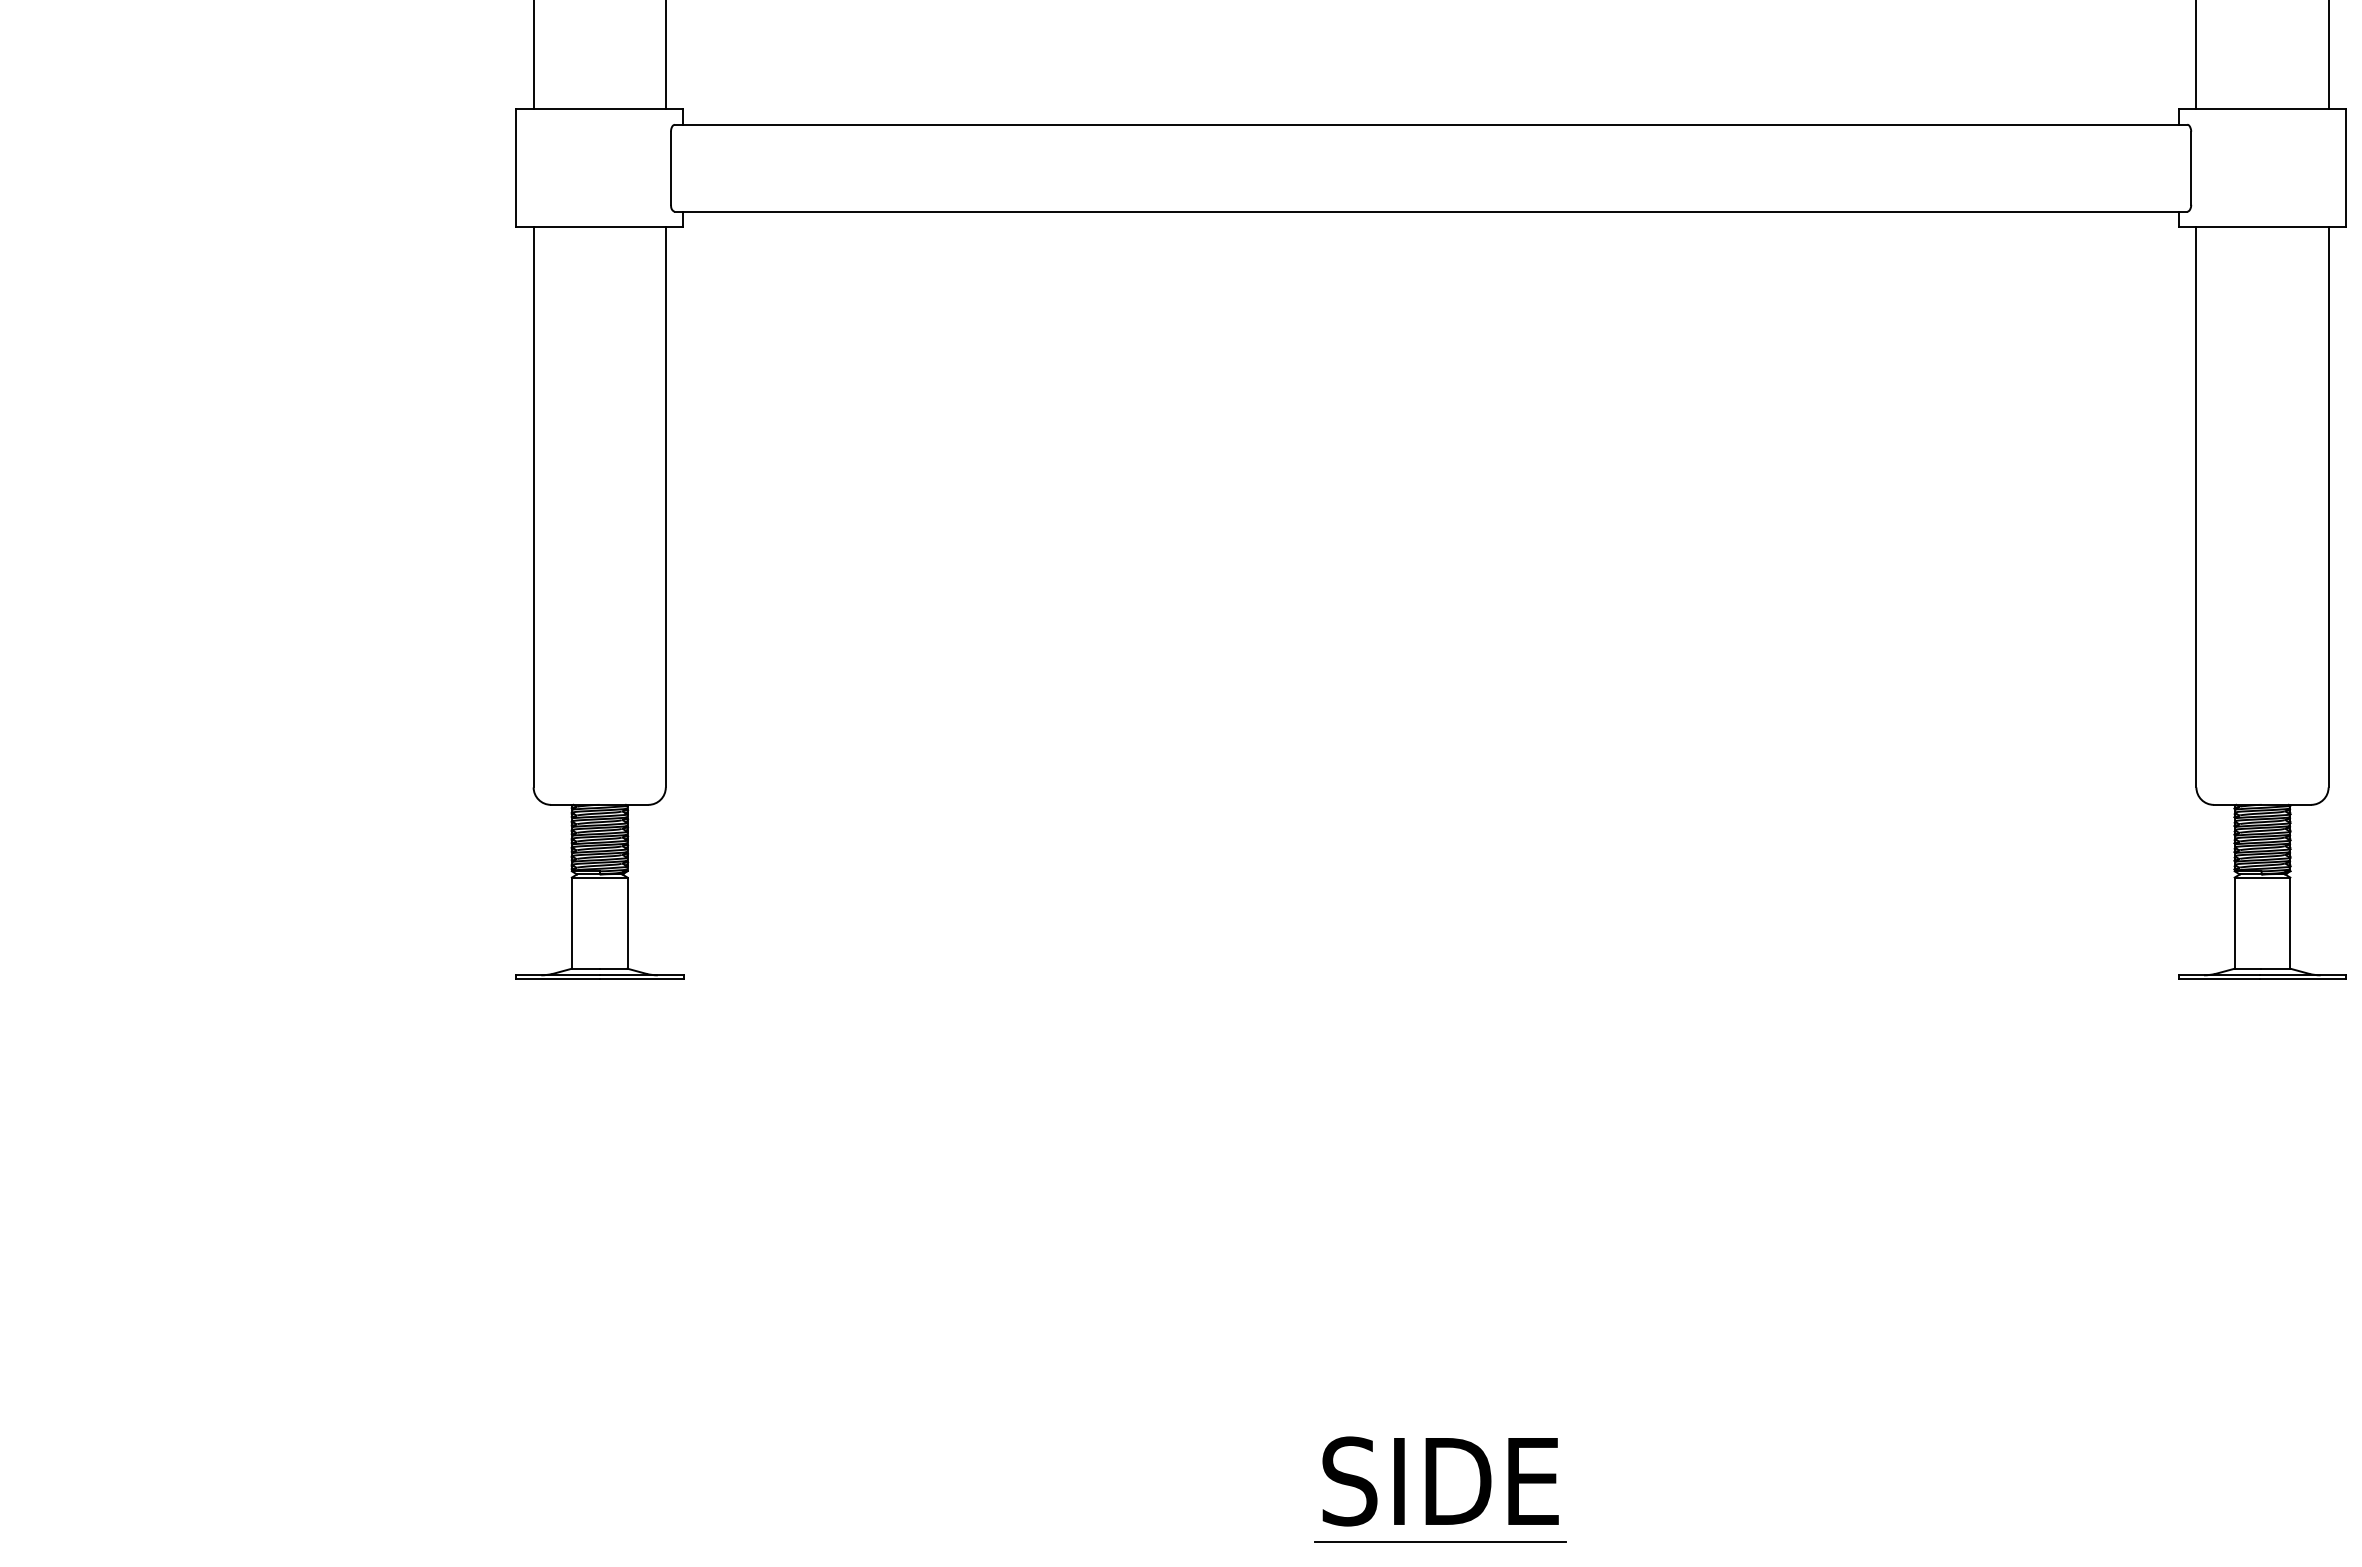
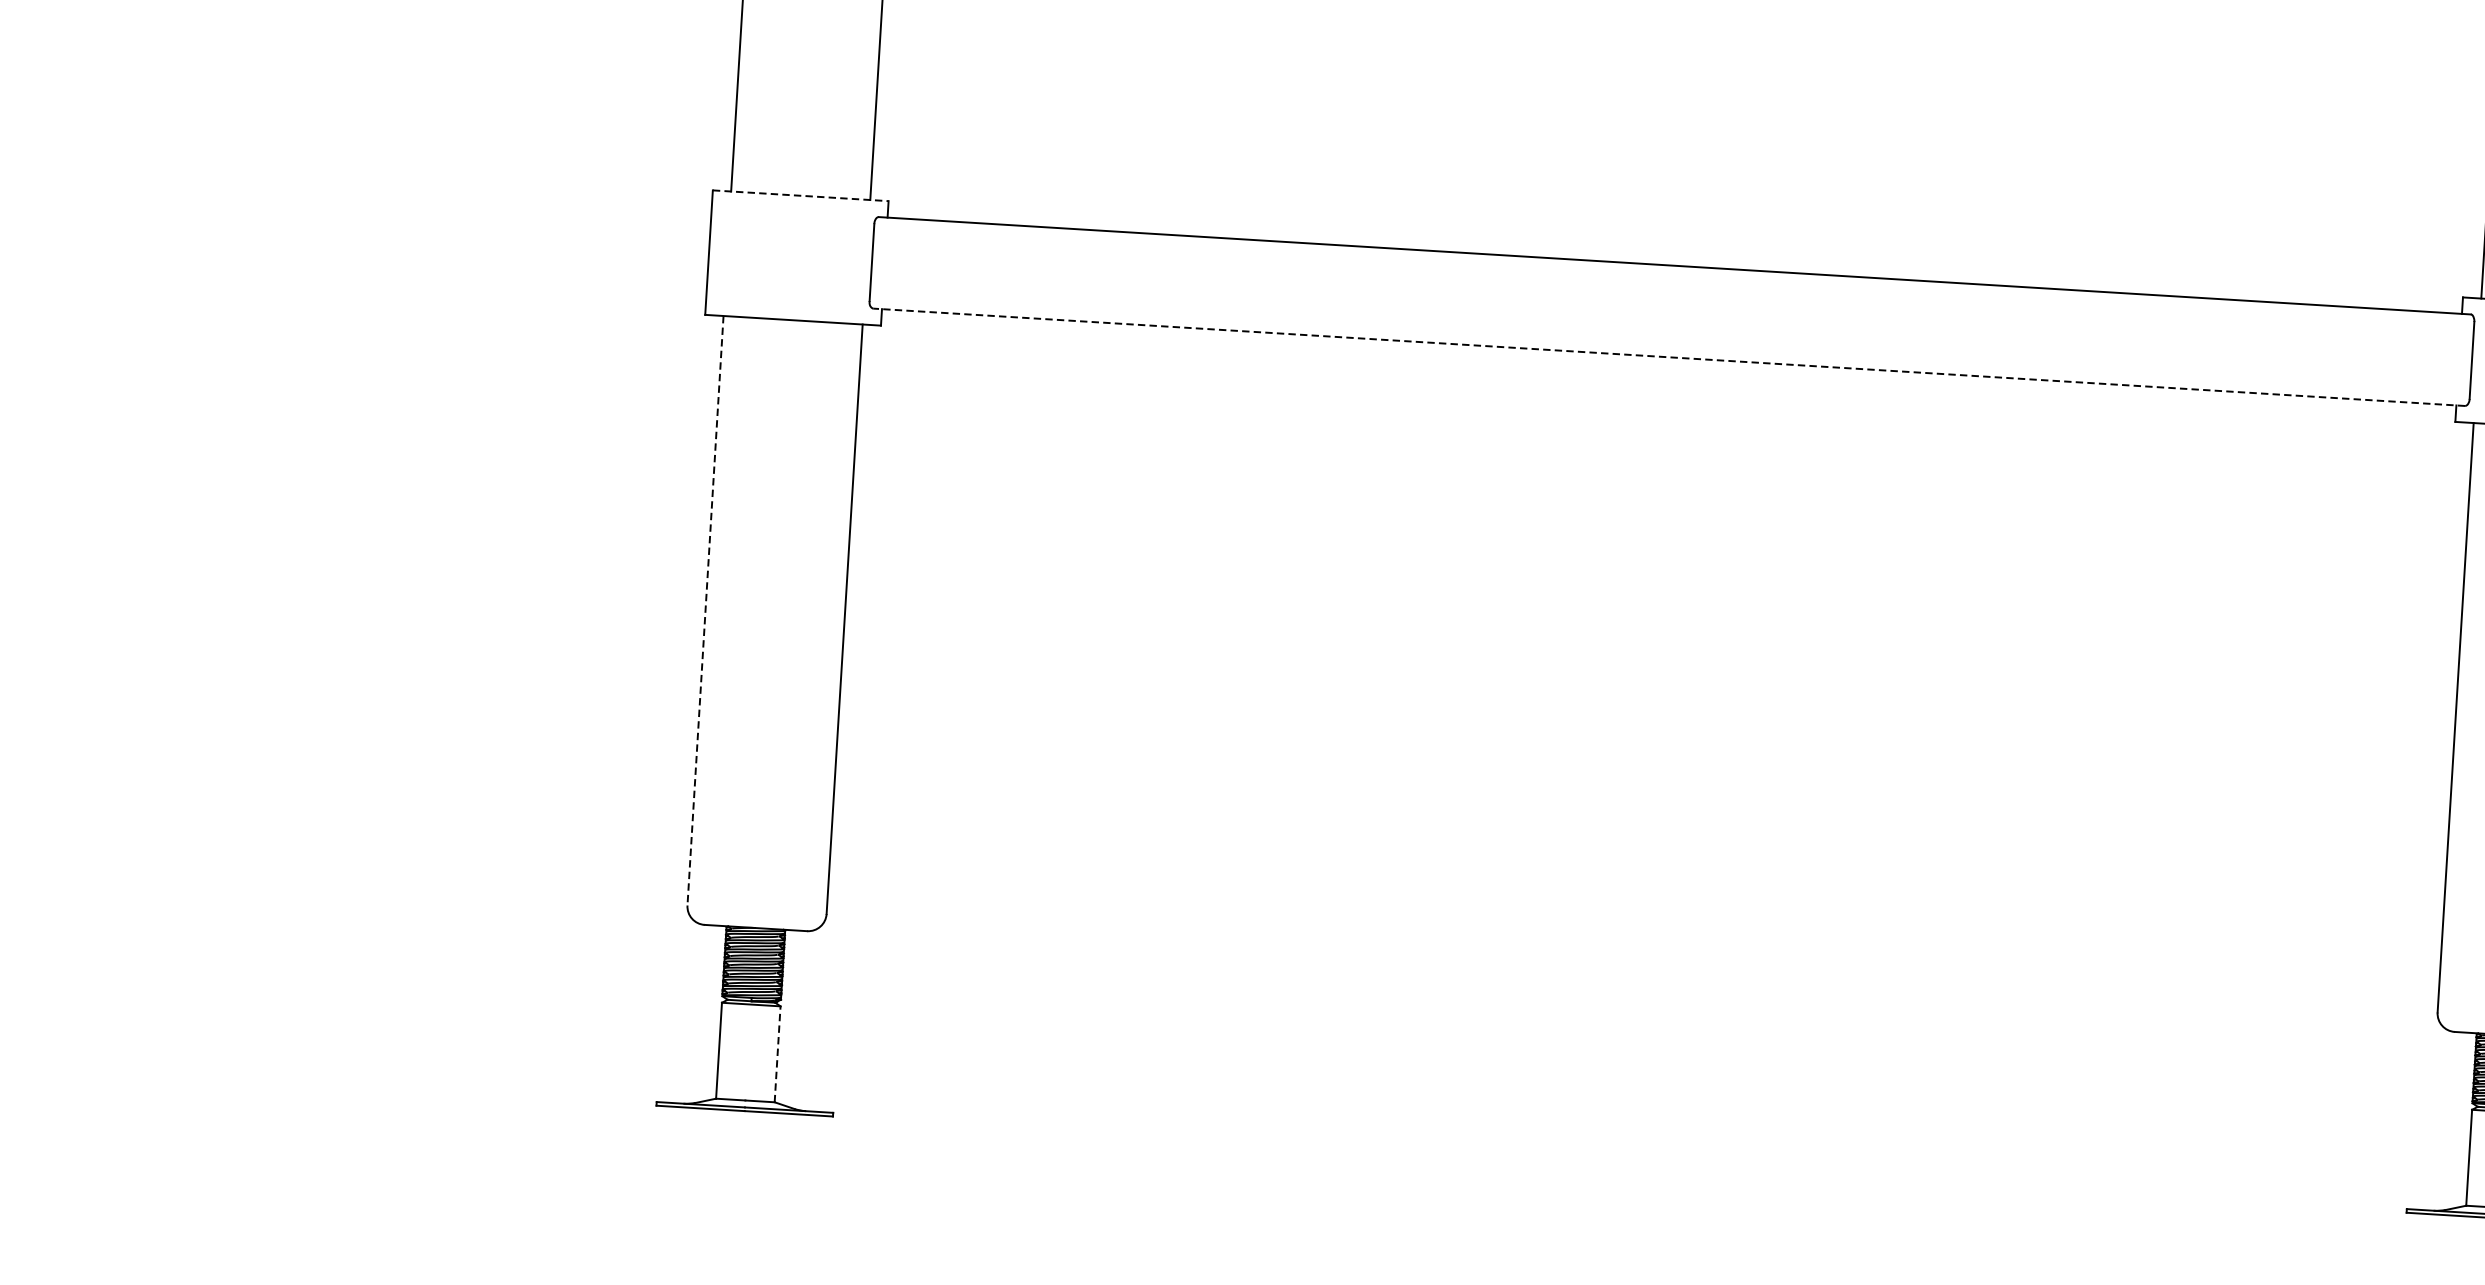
line: (600, 109) -> (801, 196), solid -> dashed
line: (1430, 211) -> (1668, 356), solid -> dashed
line: (533, 507) -> (705, 610), solid -> dashed
line: (627, 923) -> (777, 1054), solid -> dashed

